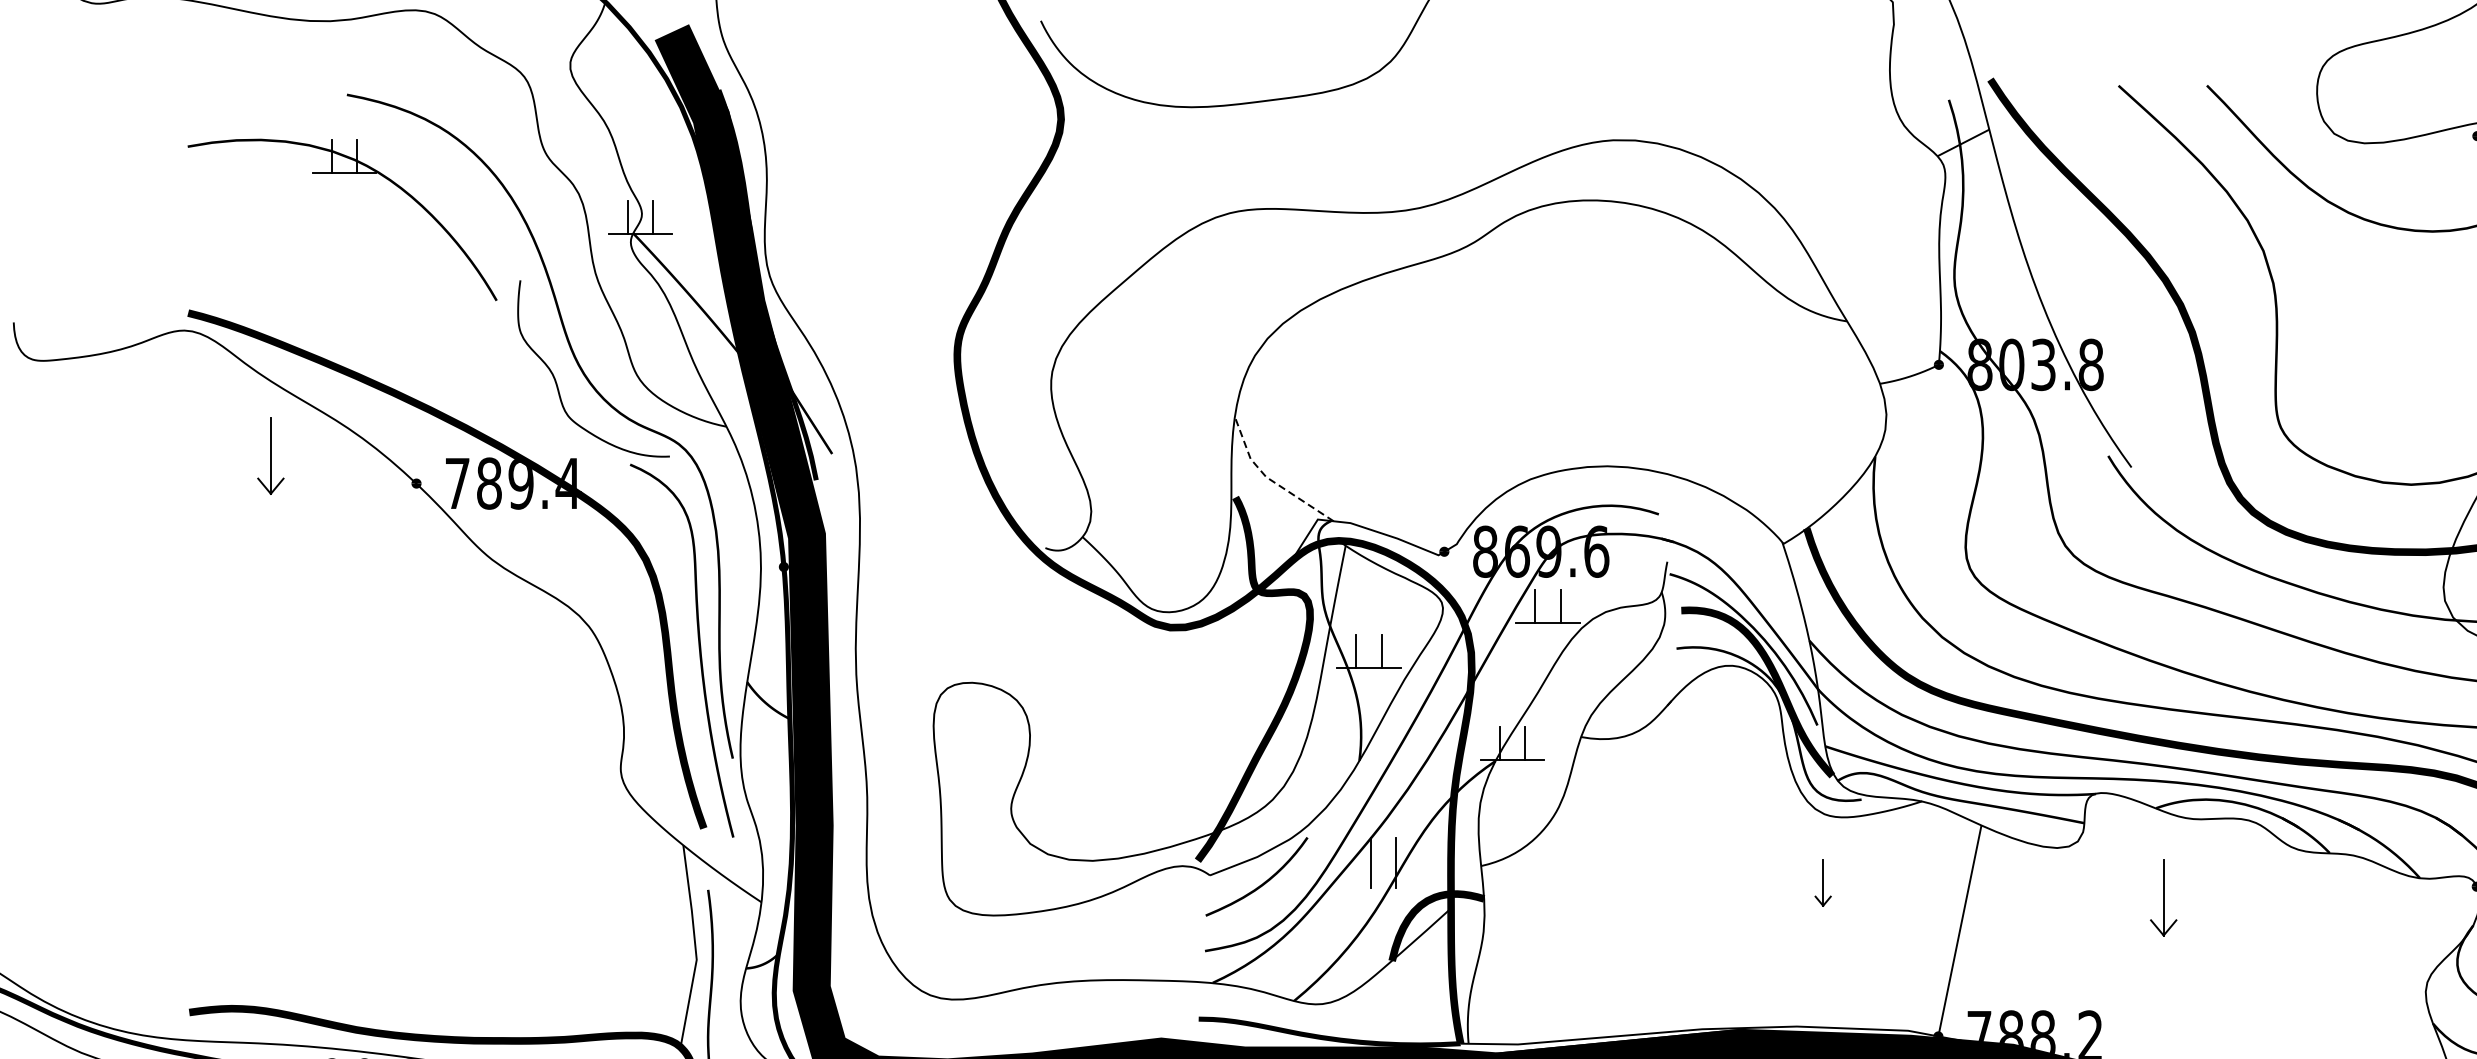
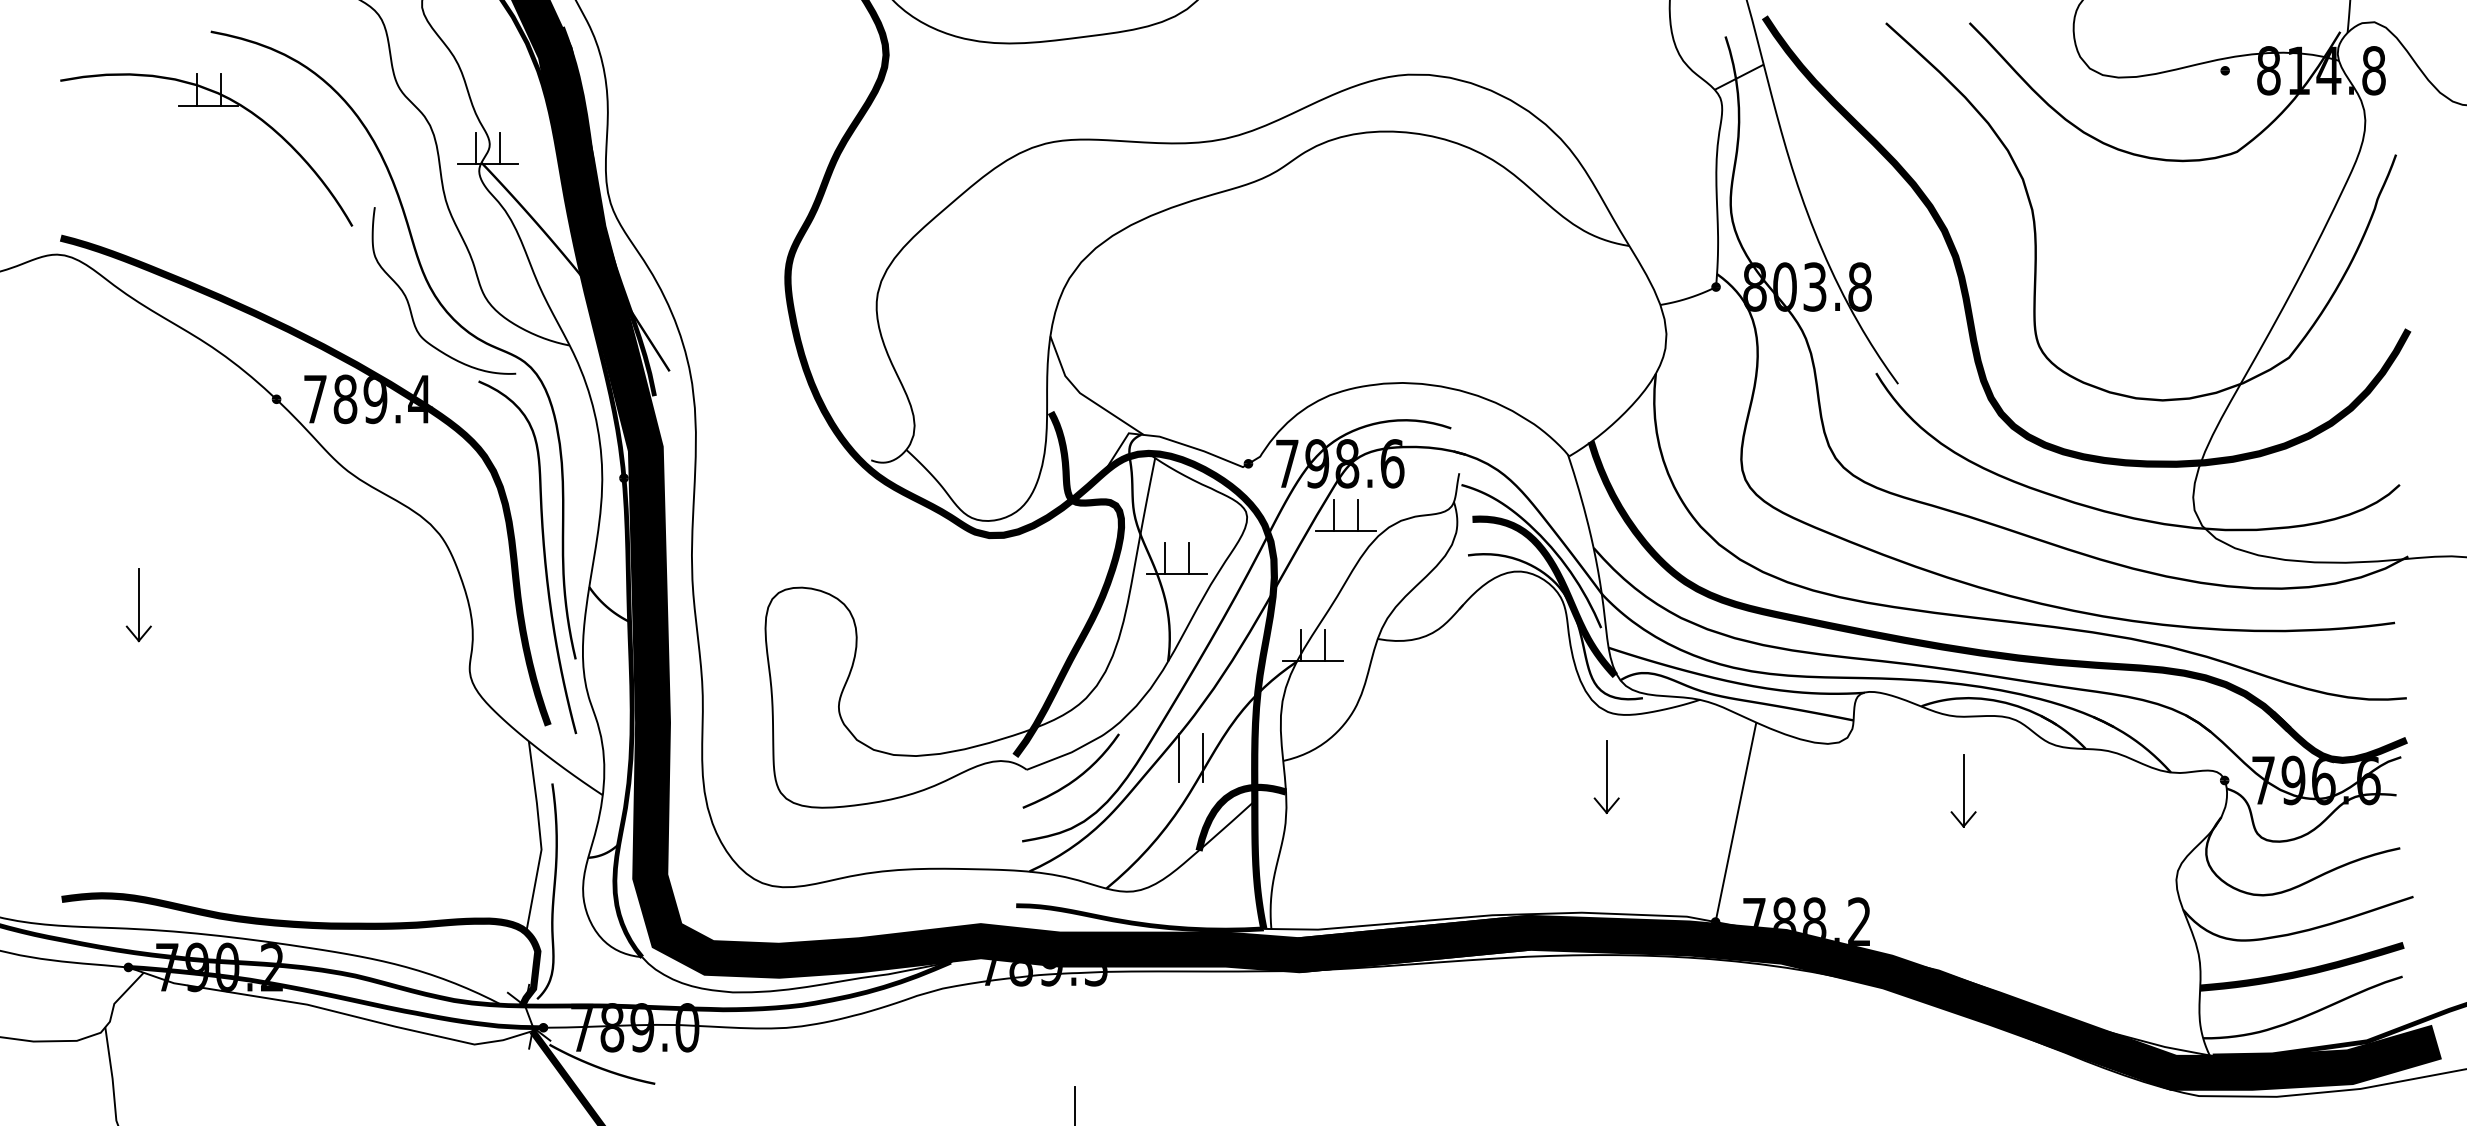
part: (270, 456) -> (138, 605), moved
line: (1269, 479) -> (1083, 395), dashed -> solid
text: (1517, 551) -> (1317, 463), 869.6 -> 798.6
part: (1823, 882) -> (1606, 776), size x1.67
part: (2163, 897) -> (1963, 790), moved

